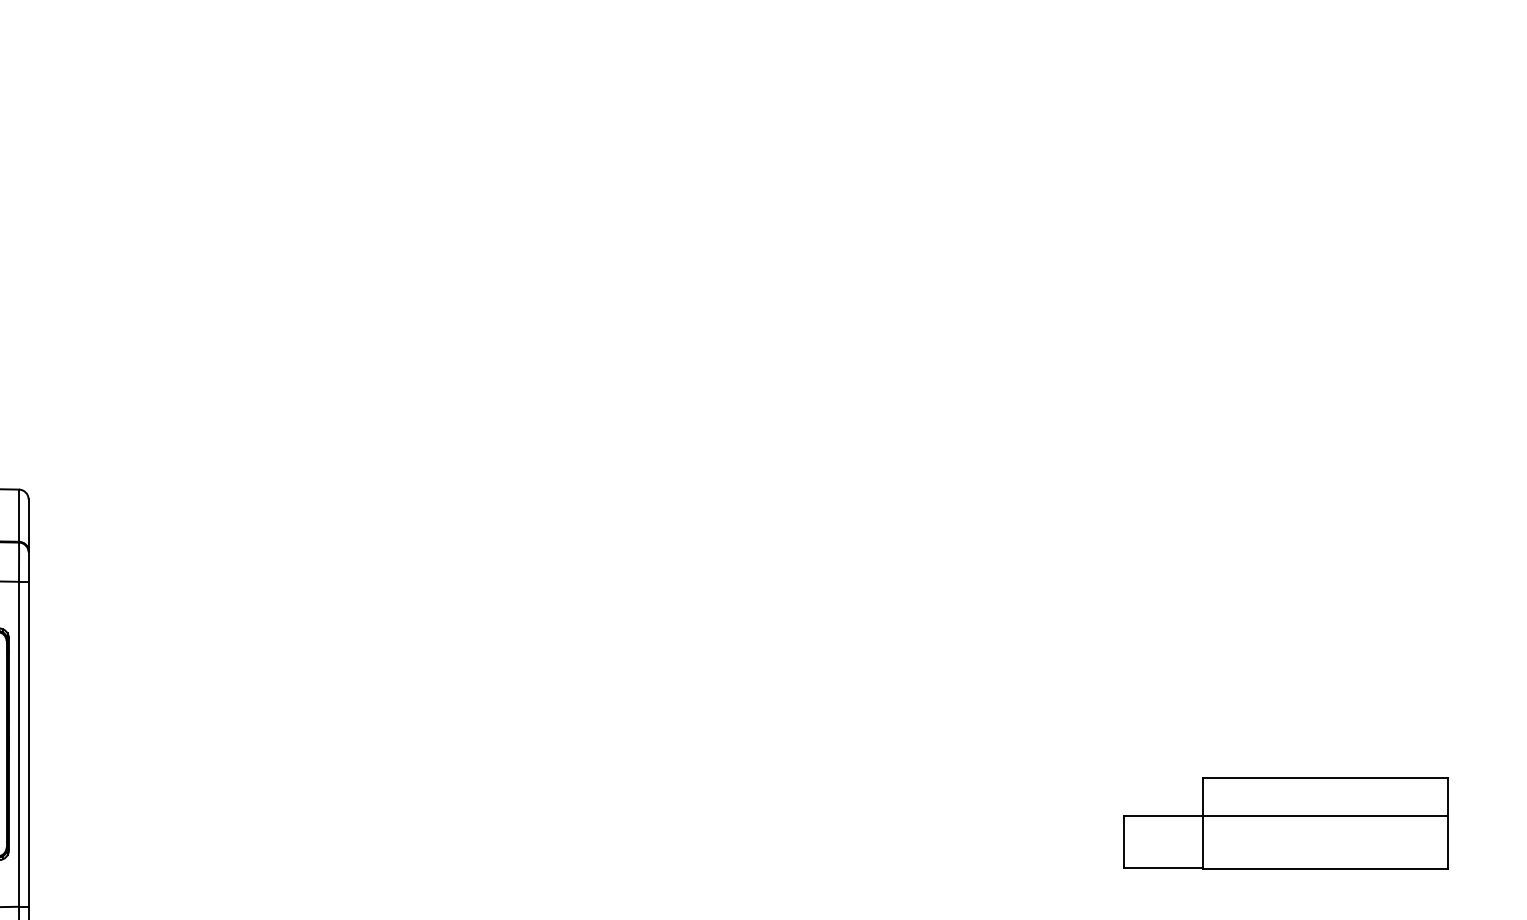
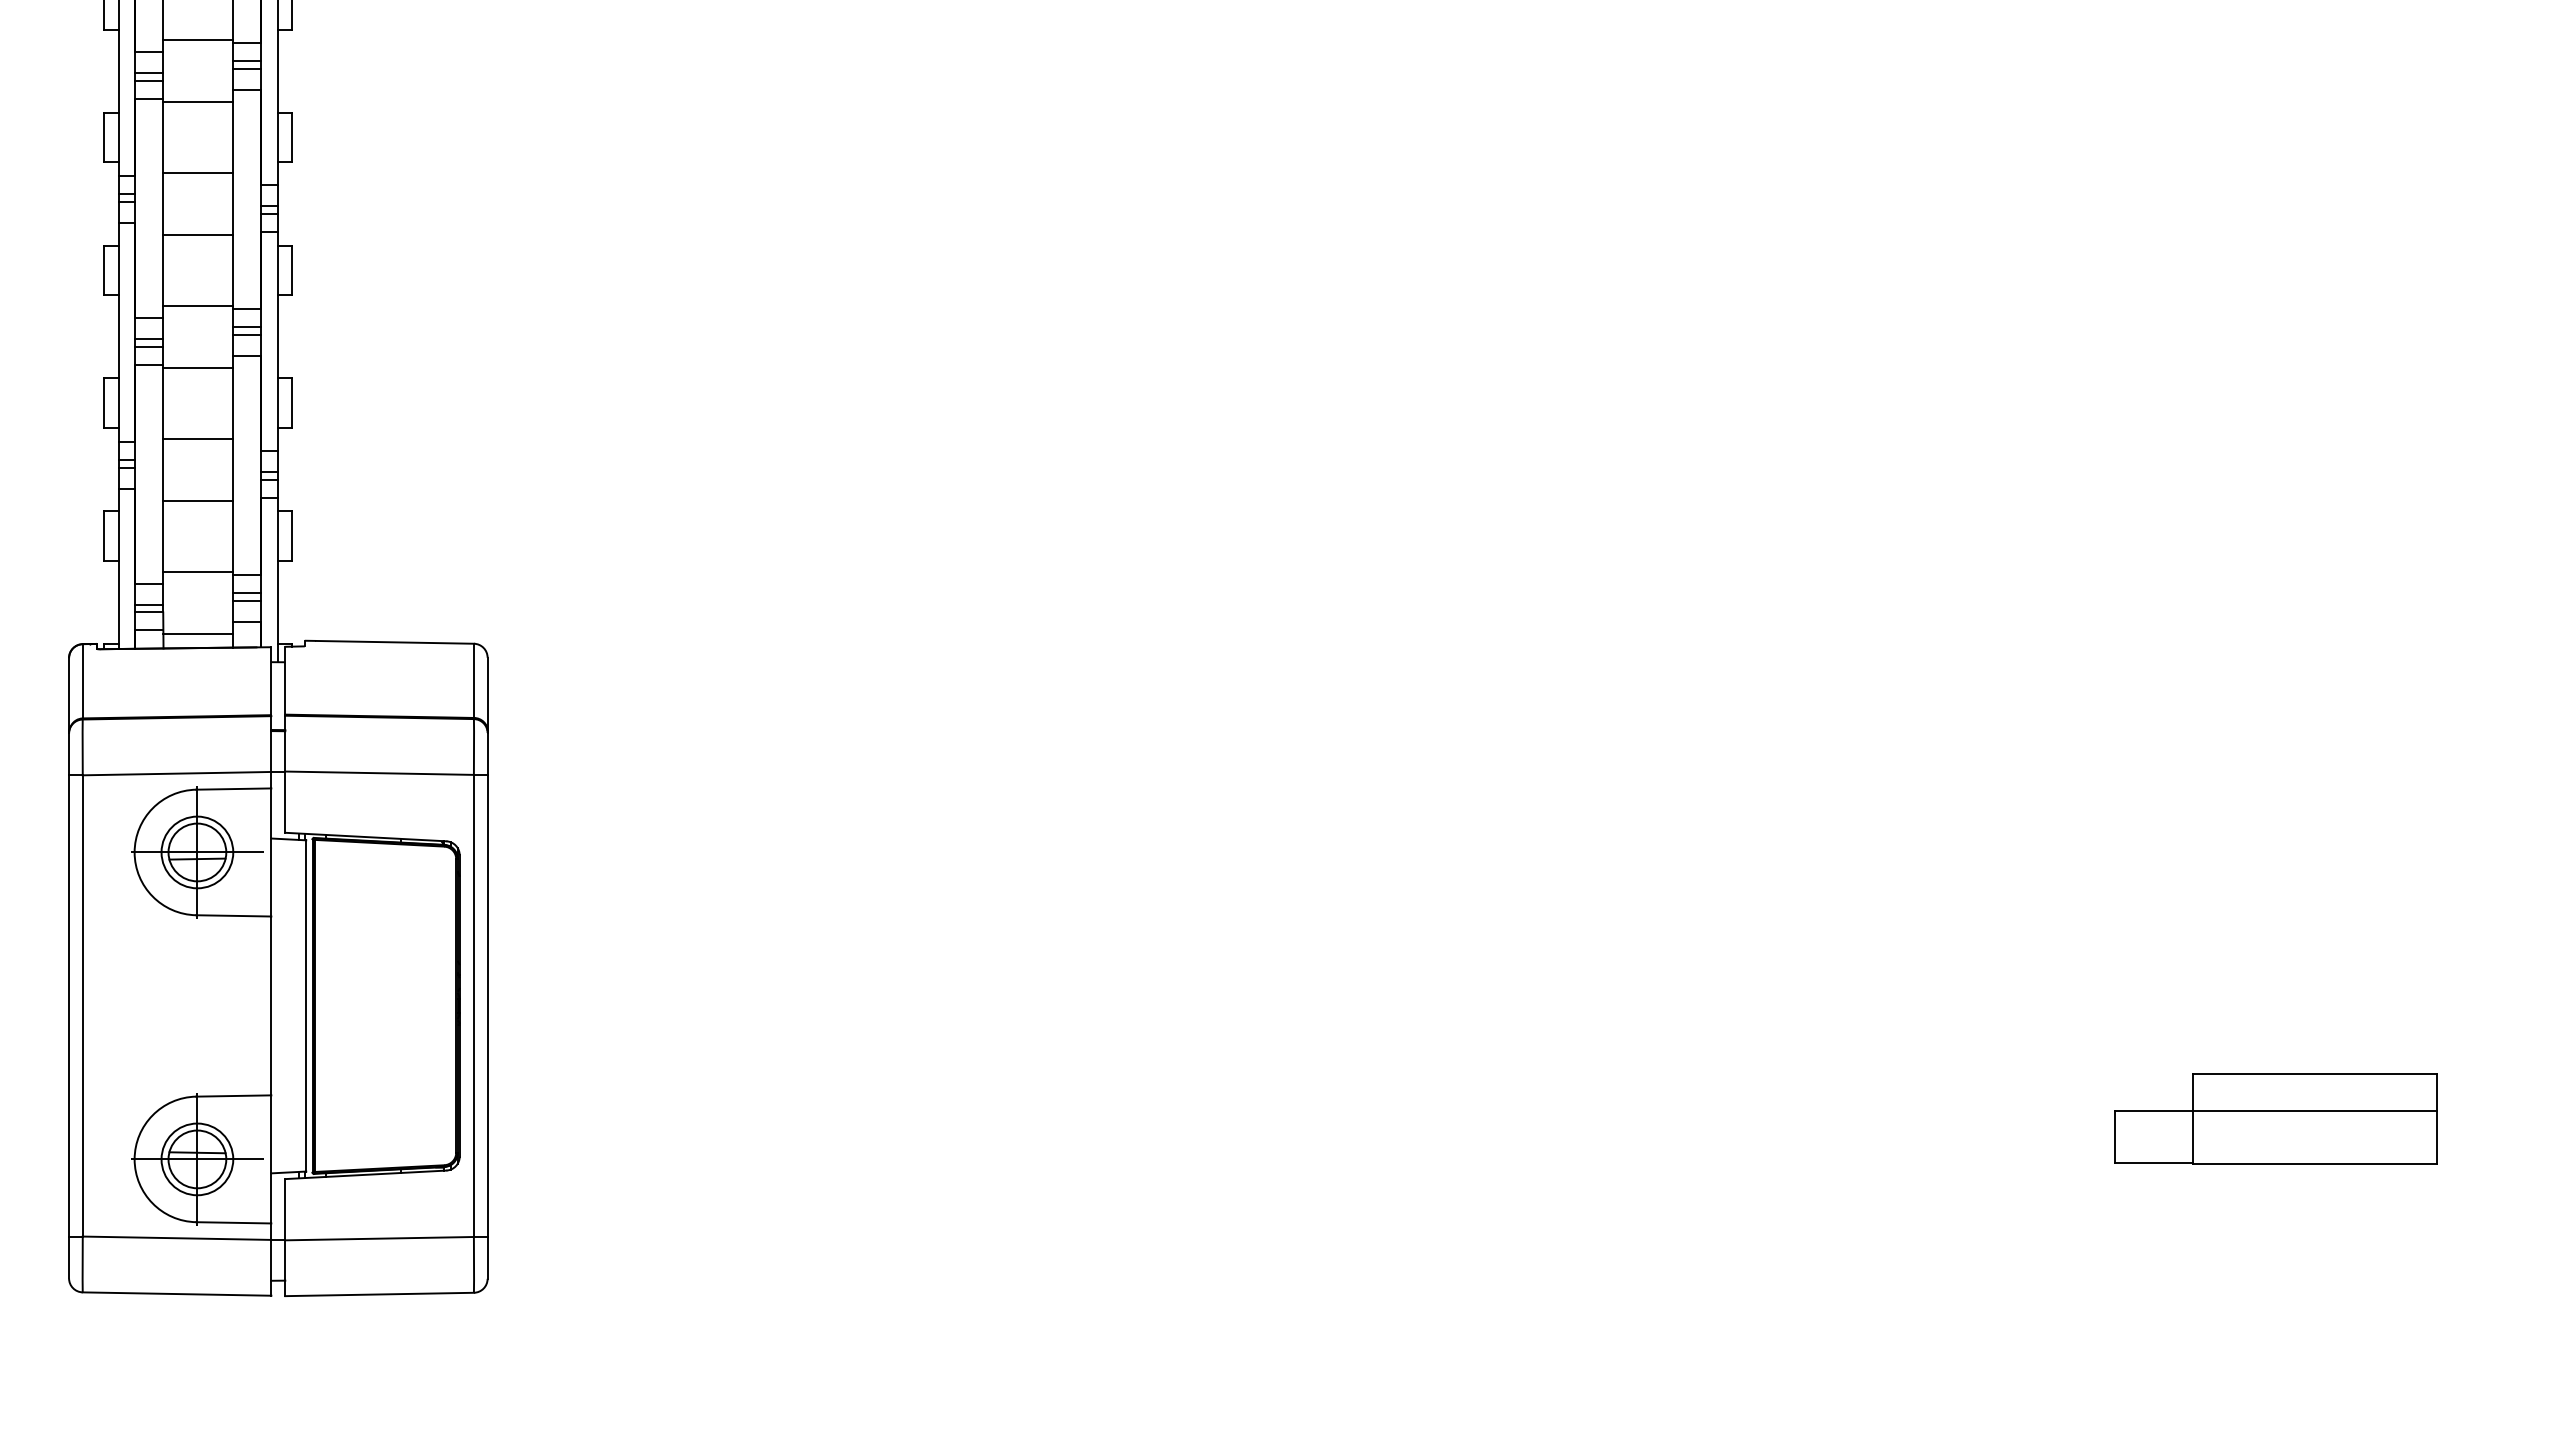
part: (1285, 823) -> (2275, 1118), size x0.7

